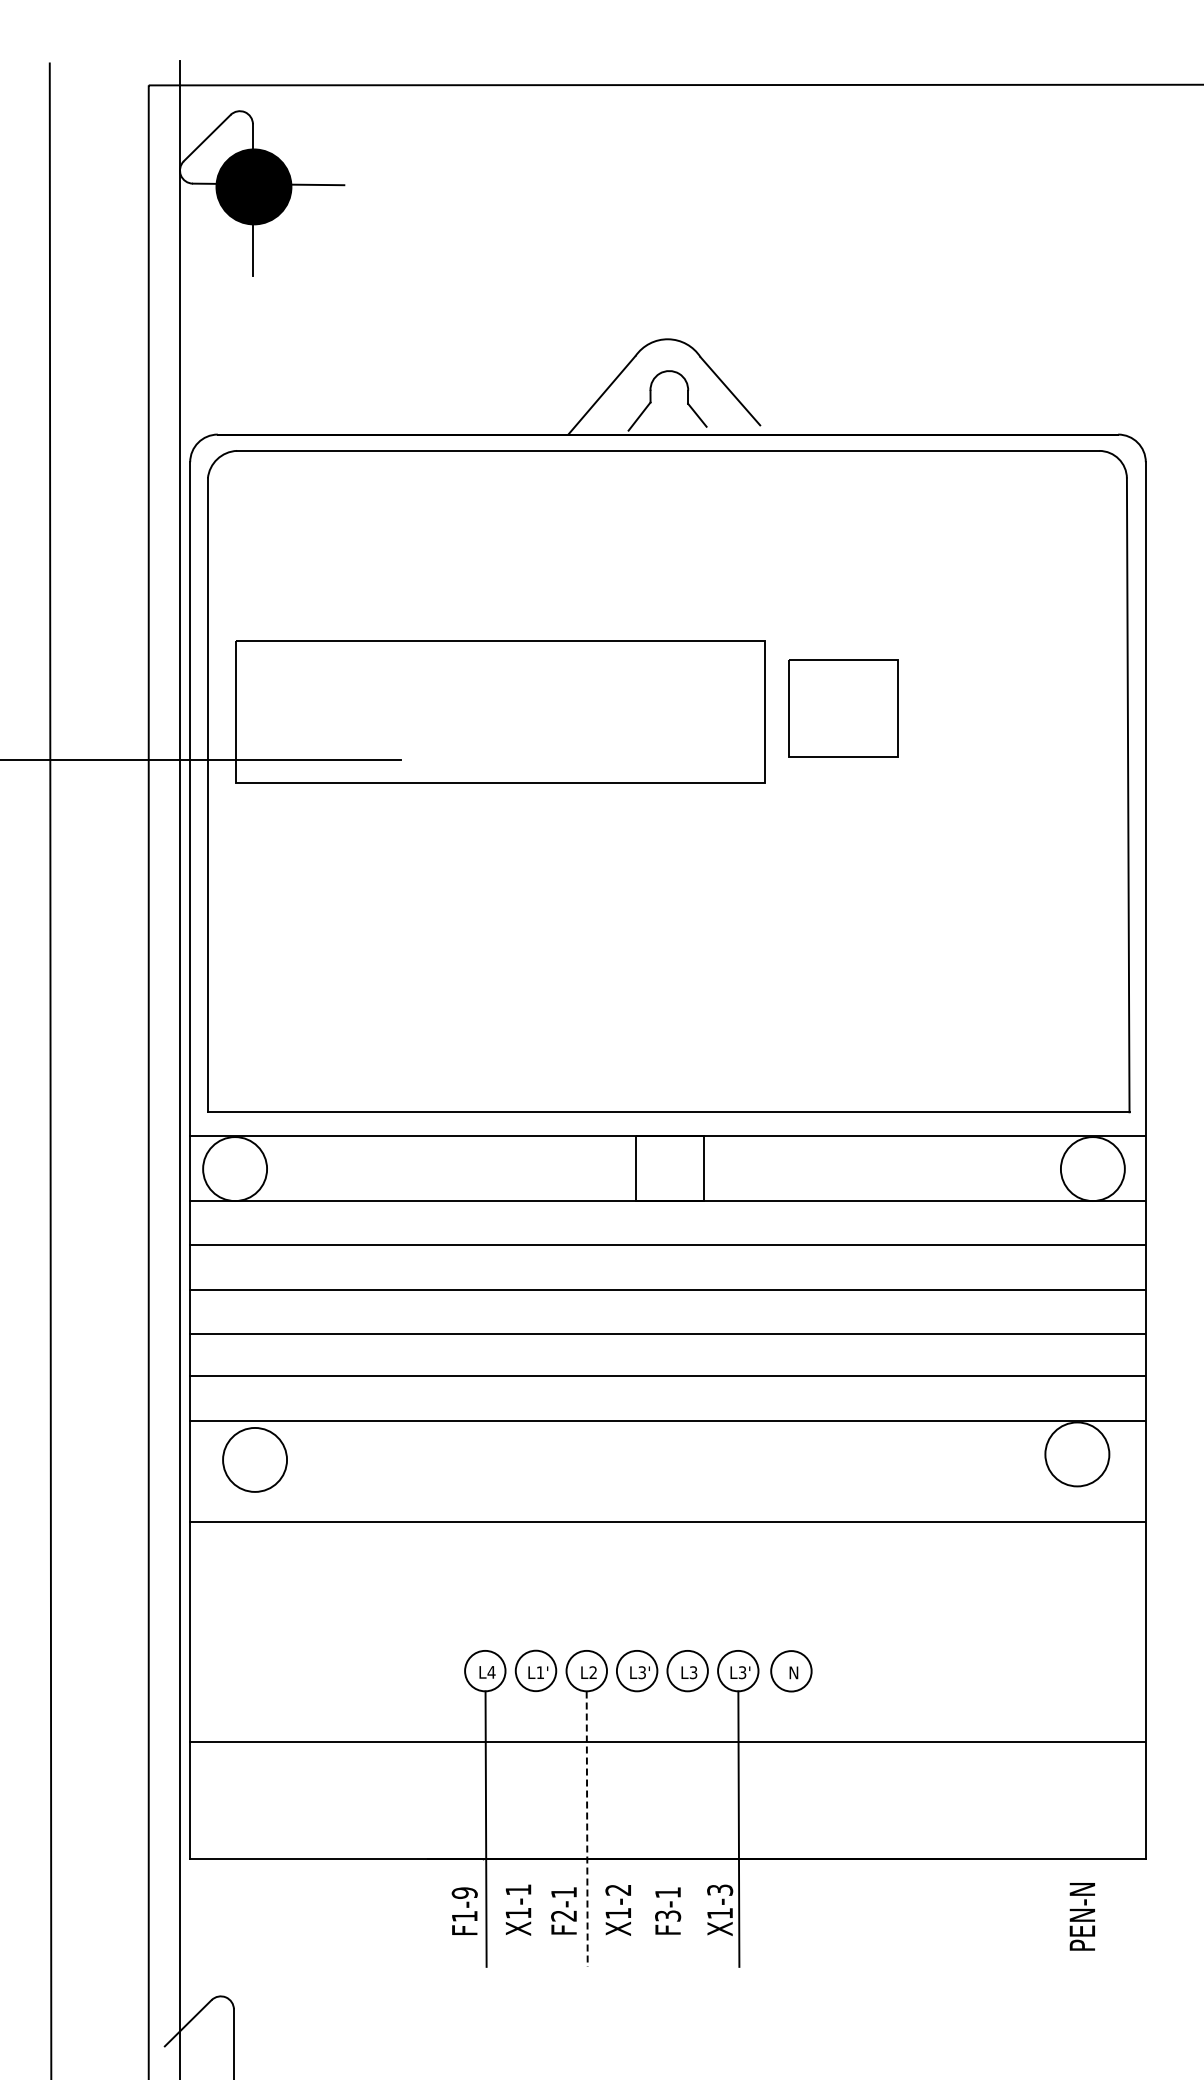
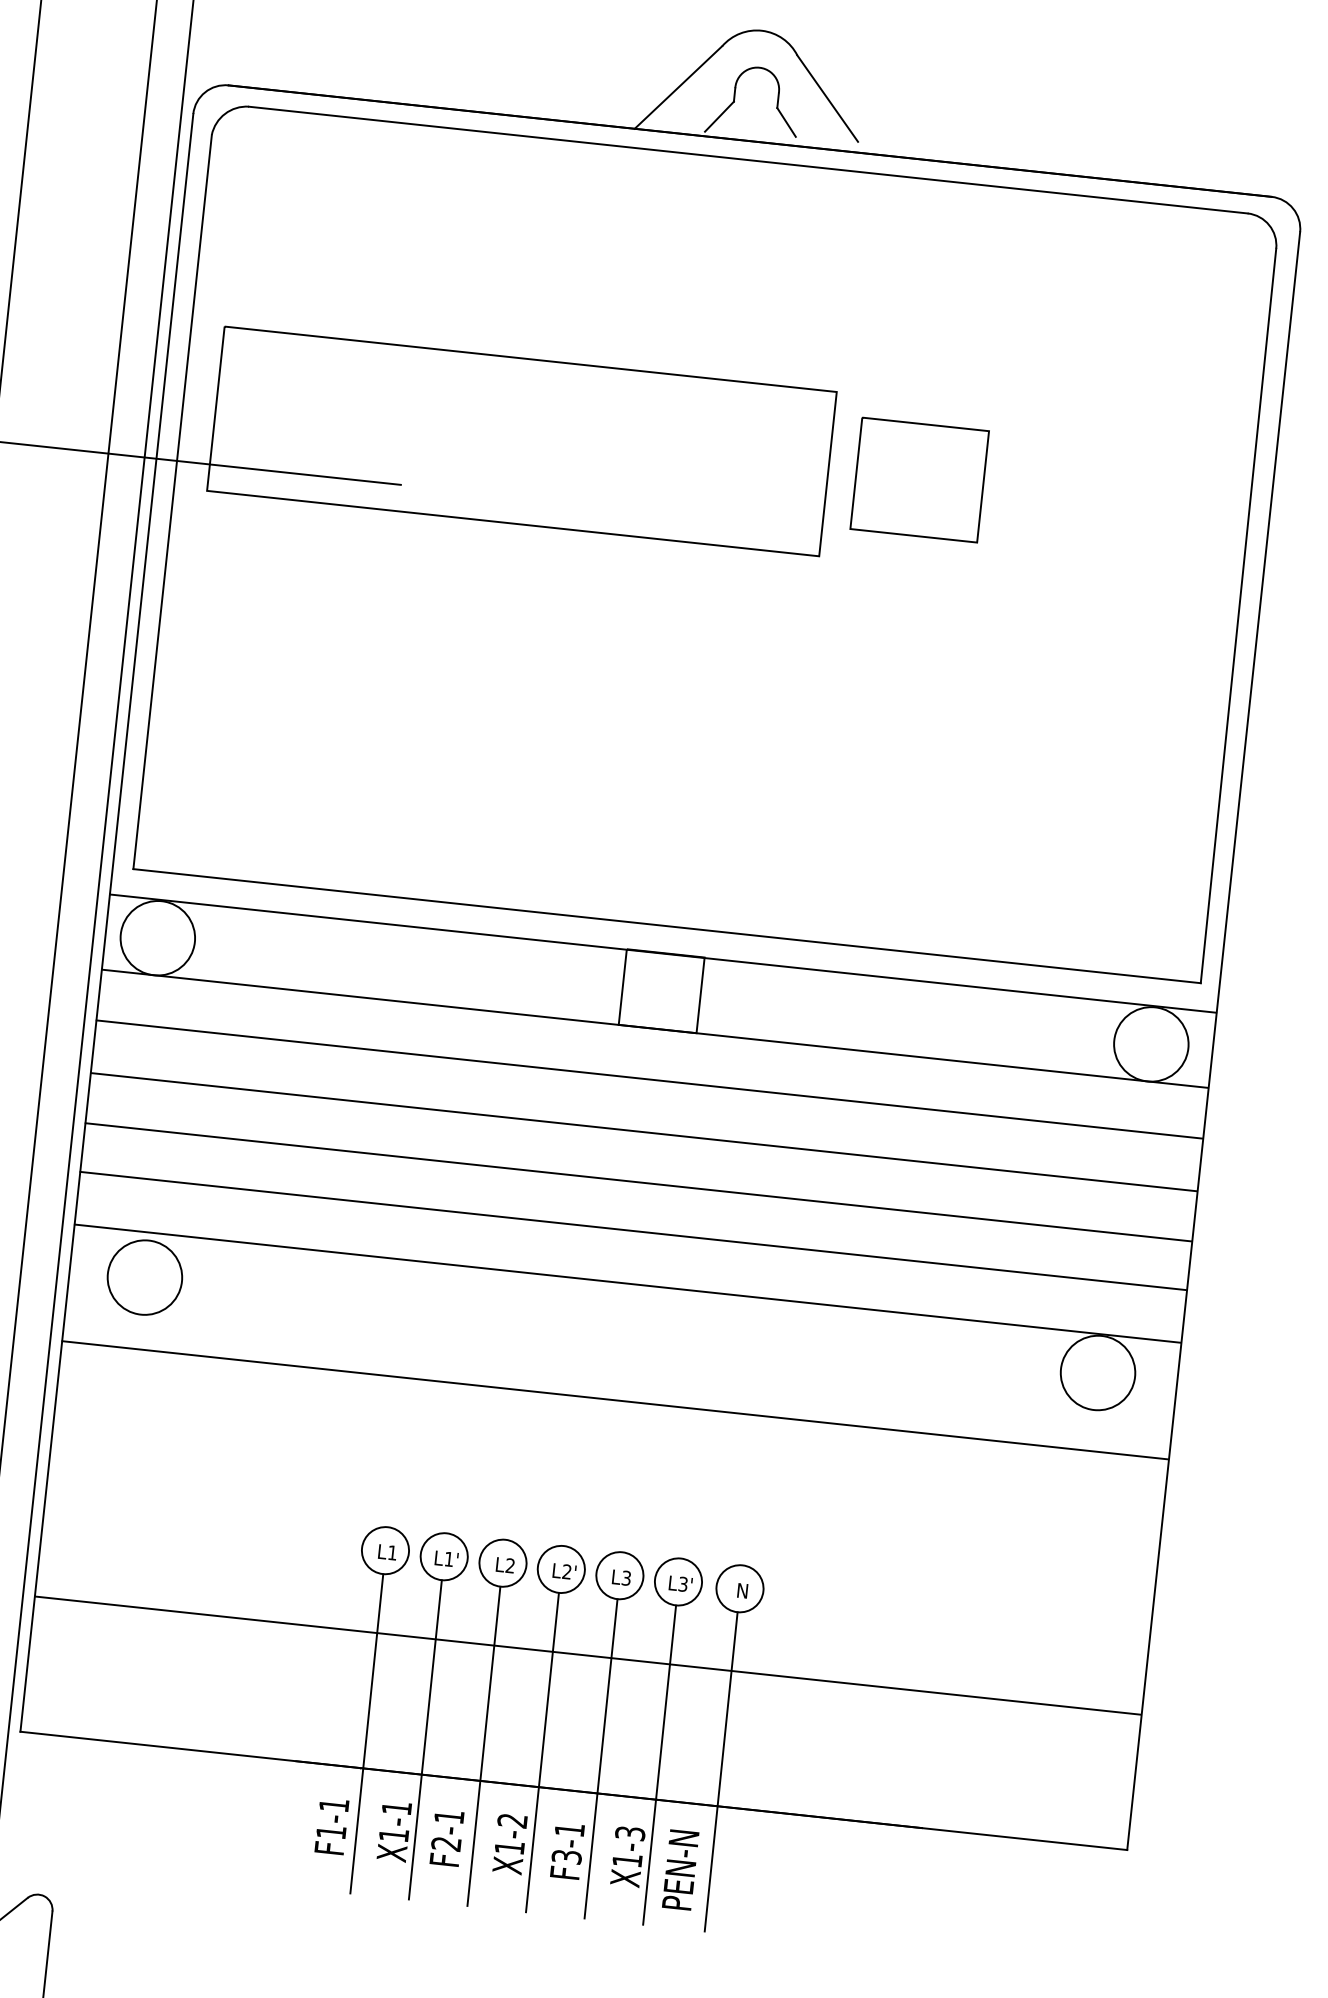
text: (491, 1672) -> (392, 1553), L4 -> L1
text: (641, 1672) -> (566, 1571), L3' -> L2'
line: (536, 1828) -> (425, 1739), added
line: (637, 1828) -> (542, 1751), added
line: (687, 1828) -> (600, 1757), added
line: (587, 1829) -> (484, 1746), dashed -> solid
line: (791, 1829) -> (720, 1772), added
text: (464, 1892) -> (333, 1804), F1-9 -> F1-1
text: (1081, 1916) -> (679, 1869), moved

